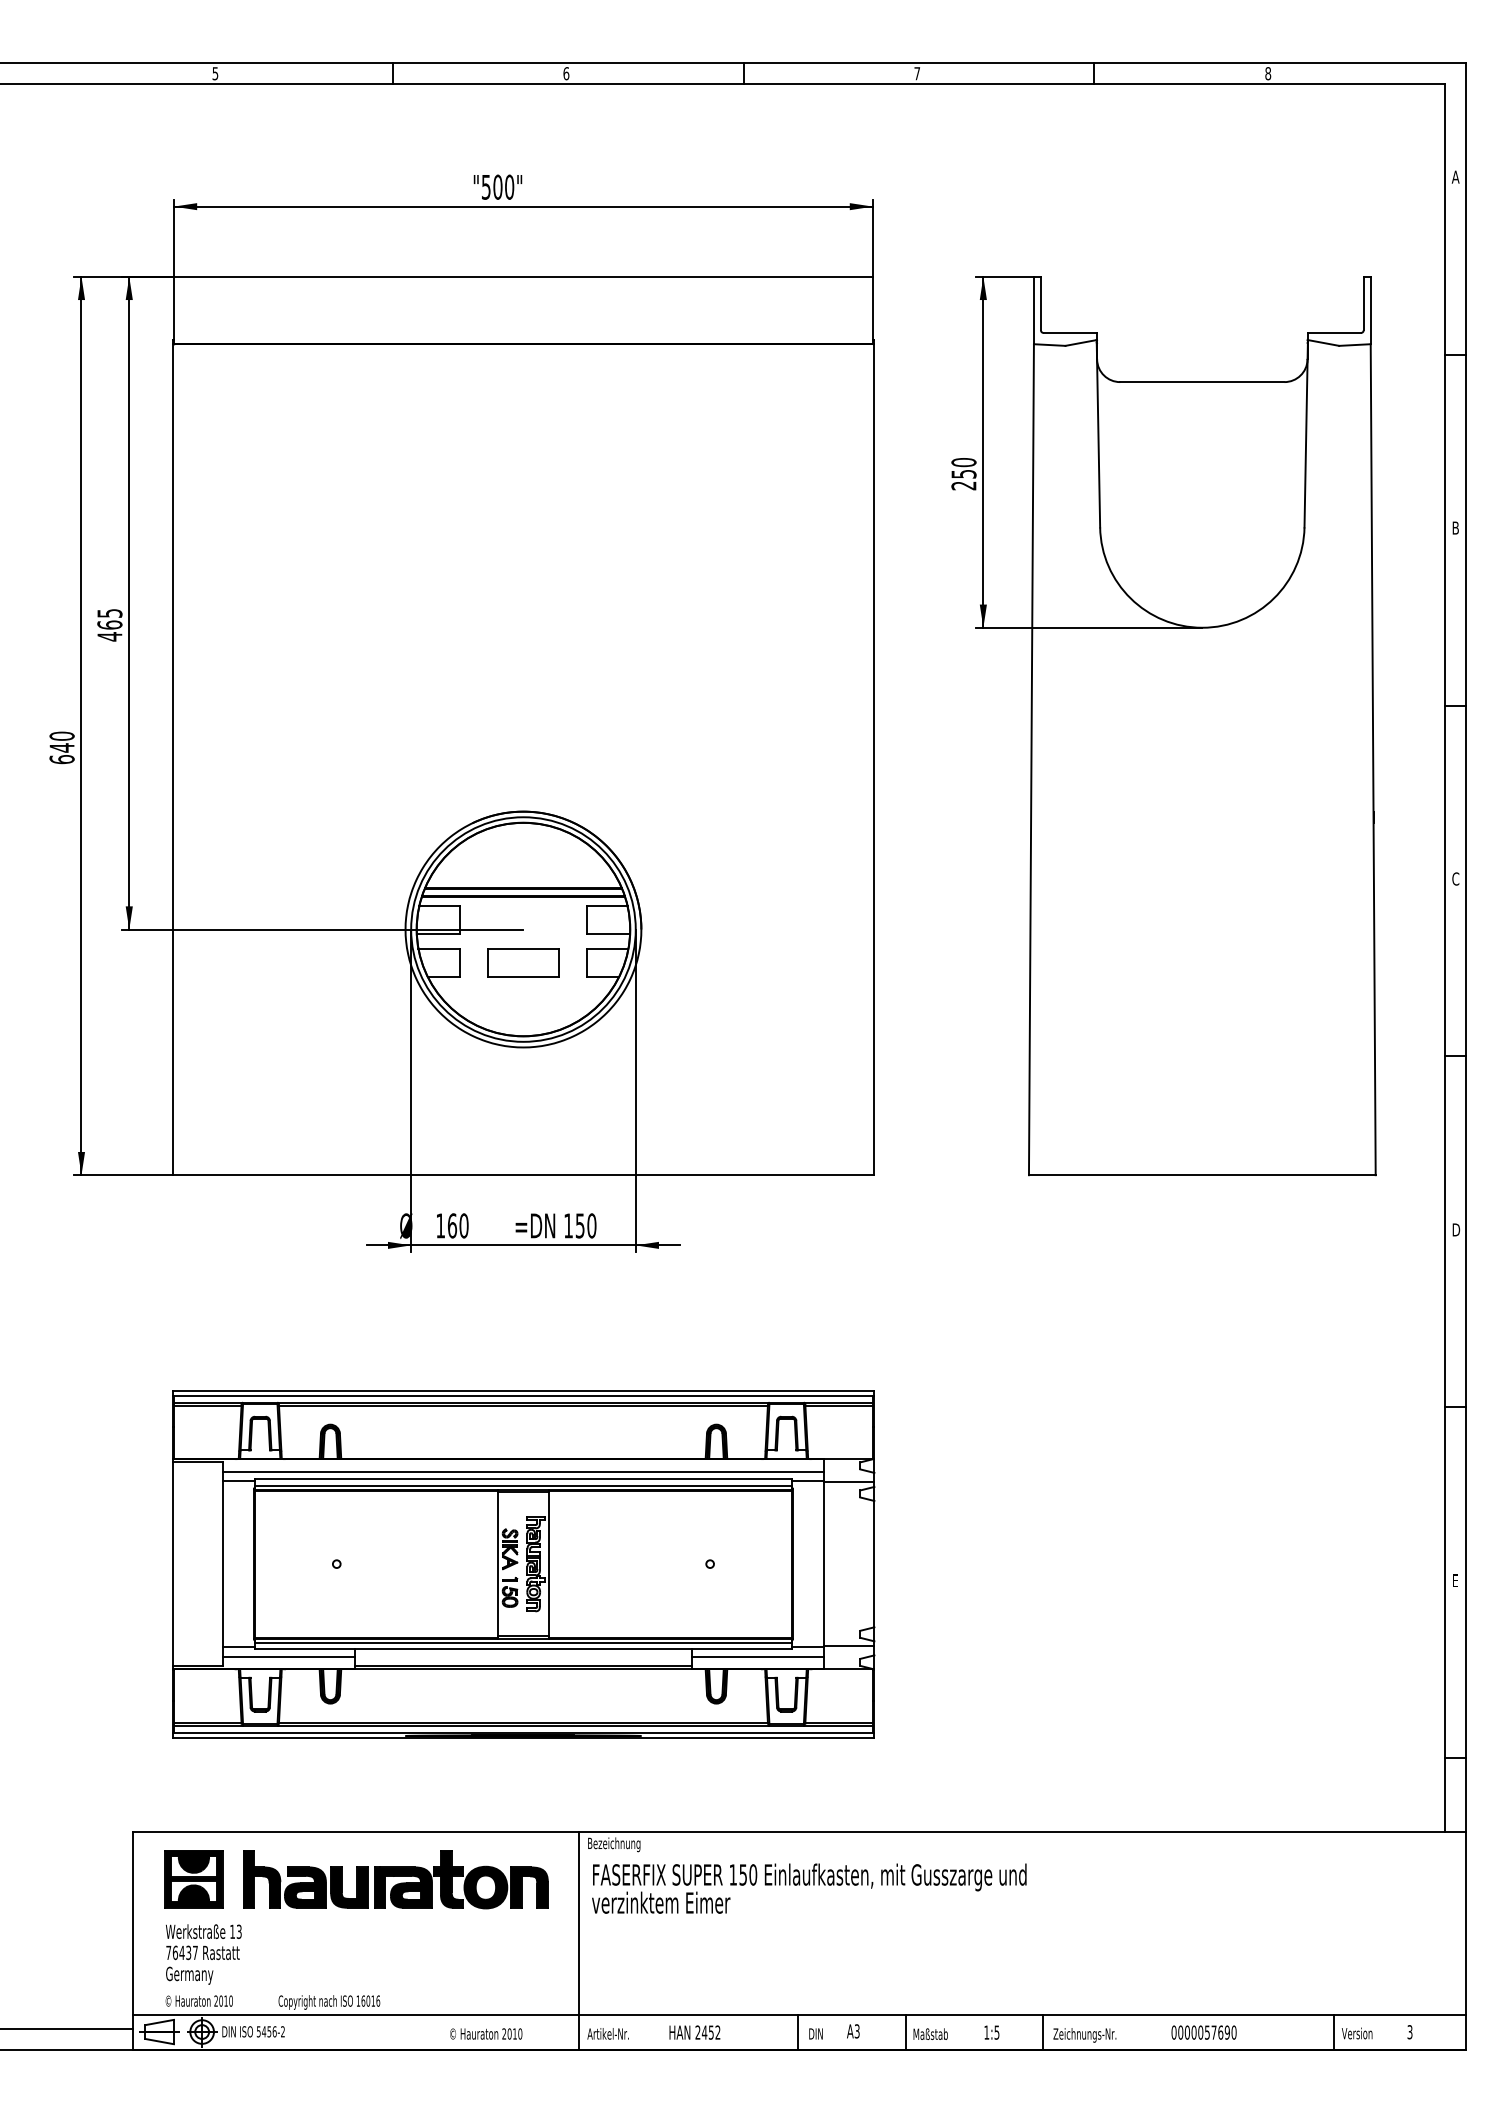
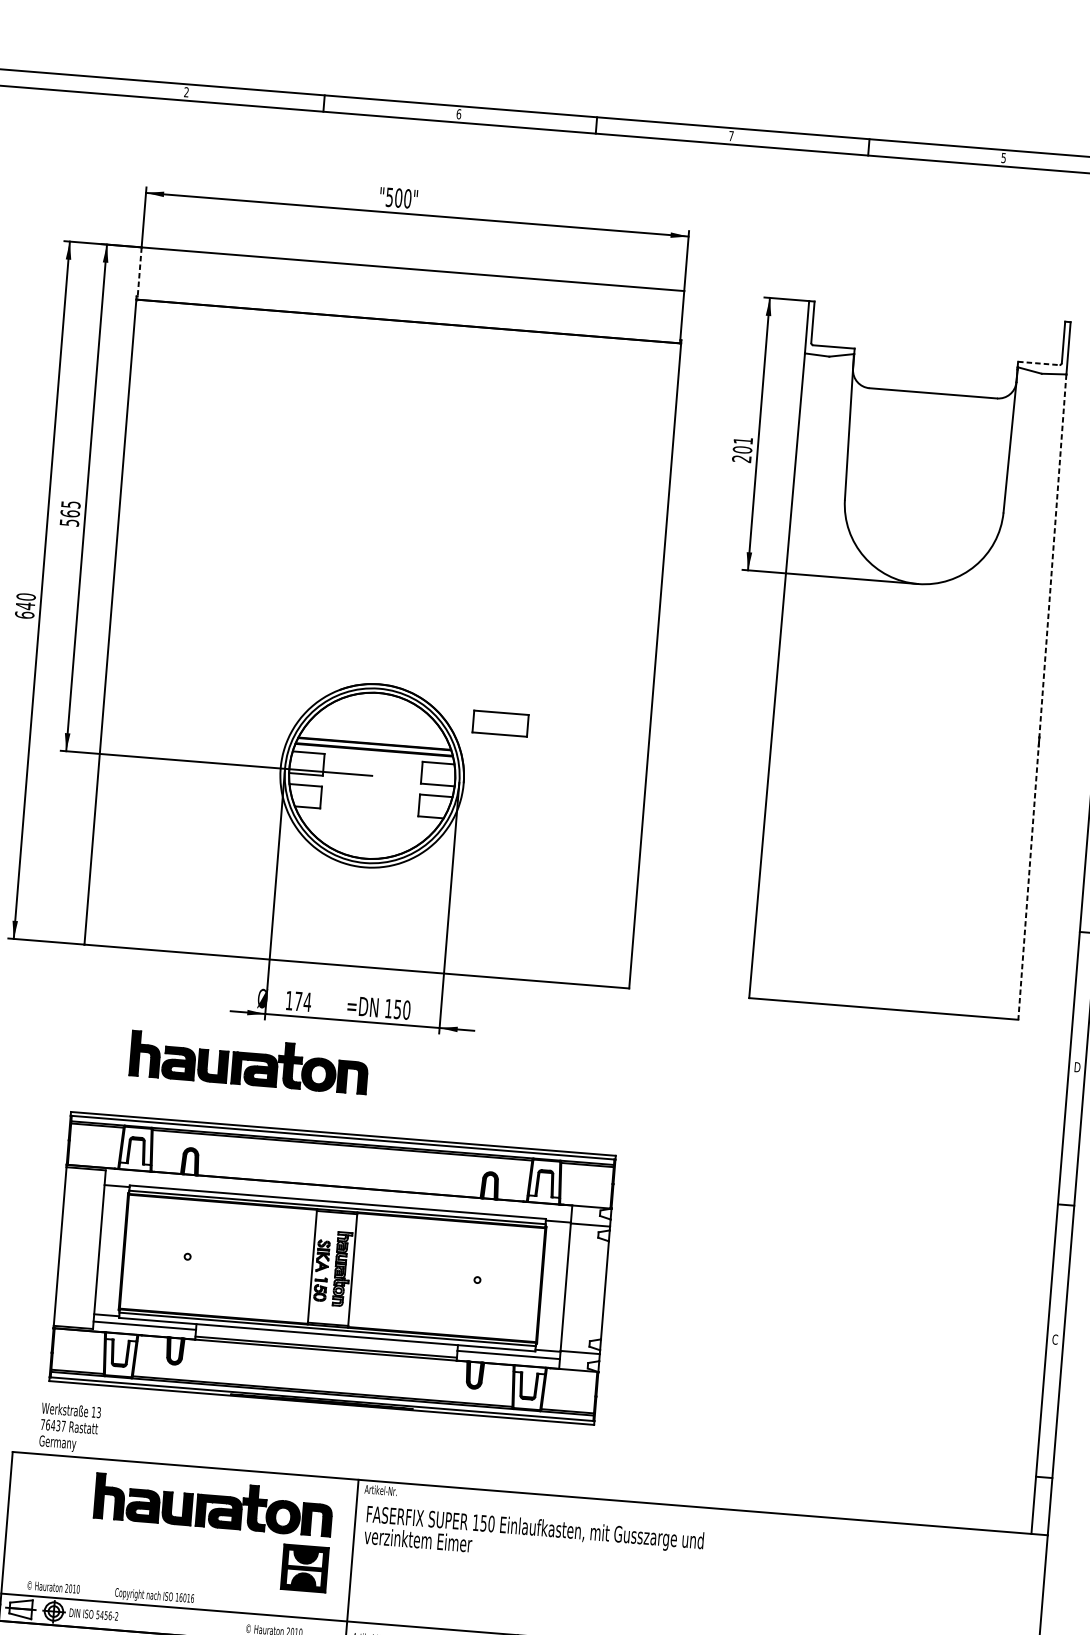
text: (215, 73) -> (186, 92), 5 -> 2
text: (1268, 73) -> (1003, 157), 8 -> 5
line: (173, 310) -> (139, 273), solid -> dashed
line: (1334, 332) -> (1039, 363), solid -> dashed
text: (963, 468) -> (742, 445), 250 -> 201
text: (109, 636) -> (69, 522), 465 -> 565
line: (1373, 760) -> (1042, 697), solid -> dashed
part: (523, 962) -> (500, 723), moved
text: (458, 1225) -> (303, 1001), 160 -> 174
part: (395, 1309) -> (249, 1062), added
line: (523, 1471) -> (338, 1196), removed
text: (1455, 1580) -> (1054, 1339), E -> C
text: (613, 1844) -> (384, 1491), Bezeichnung -> Artikel-Nr.
part: (193, 1879) -> (304, 1568), moved
text: (203, 1954) -> (69, 1428), moved

